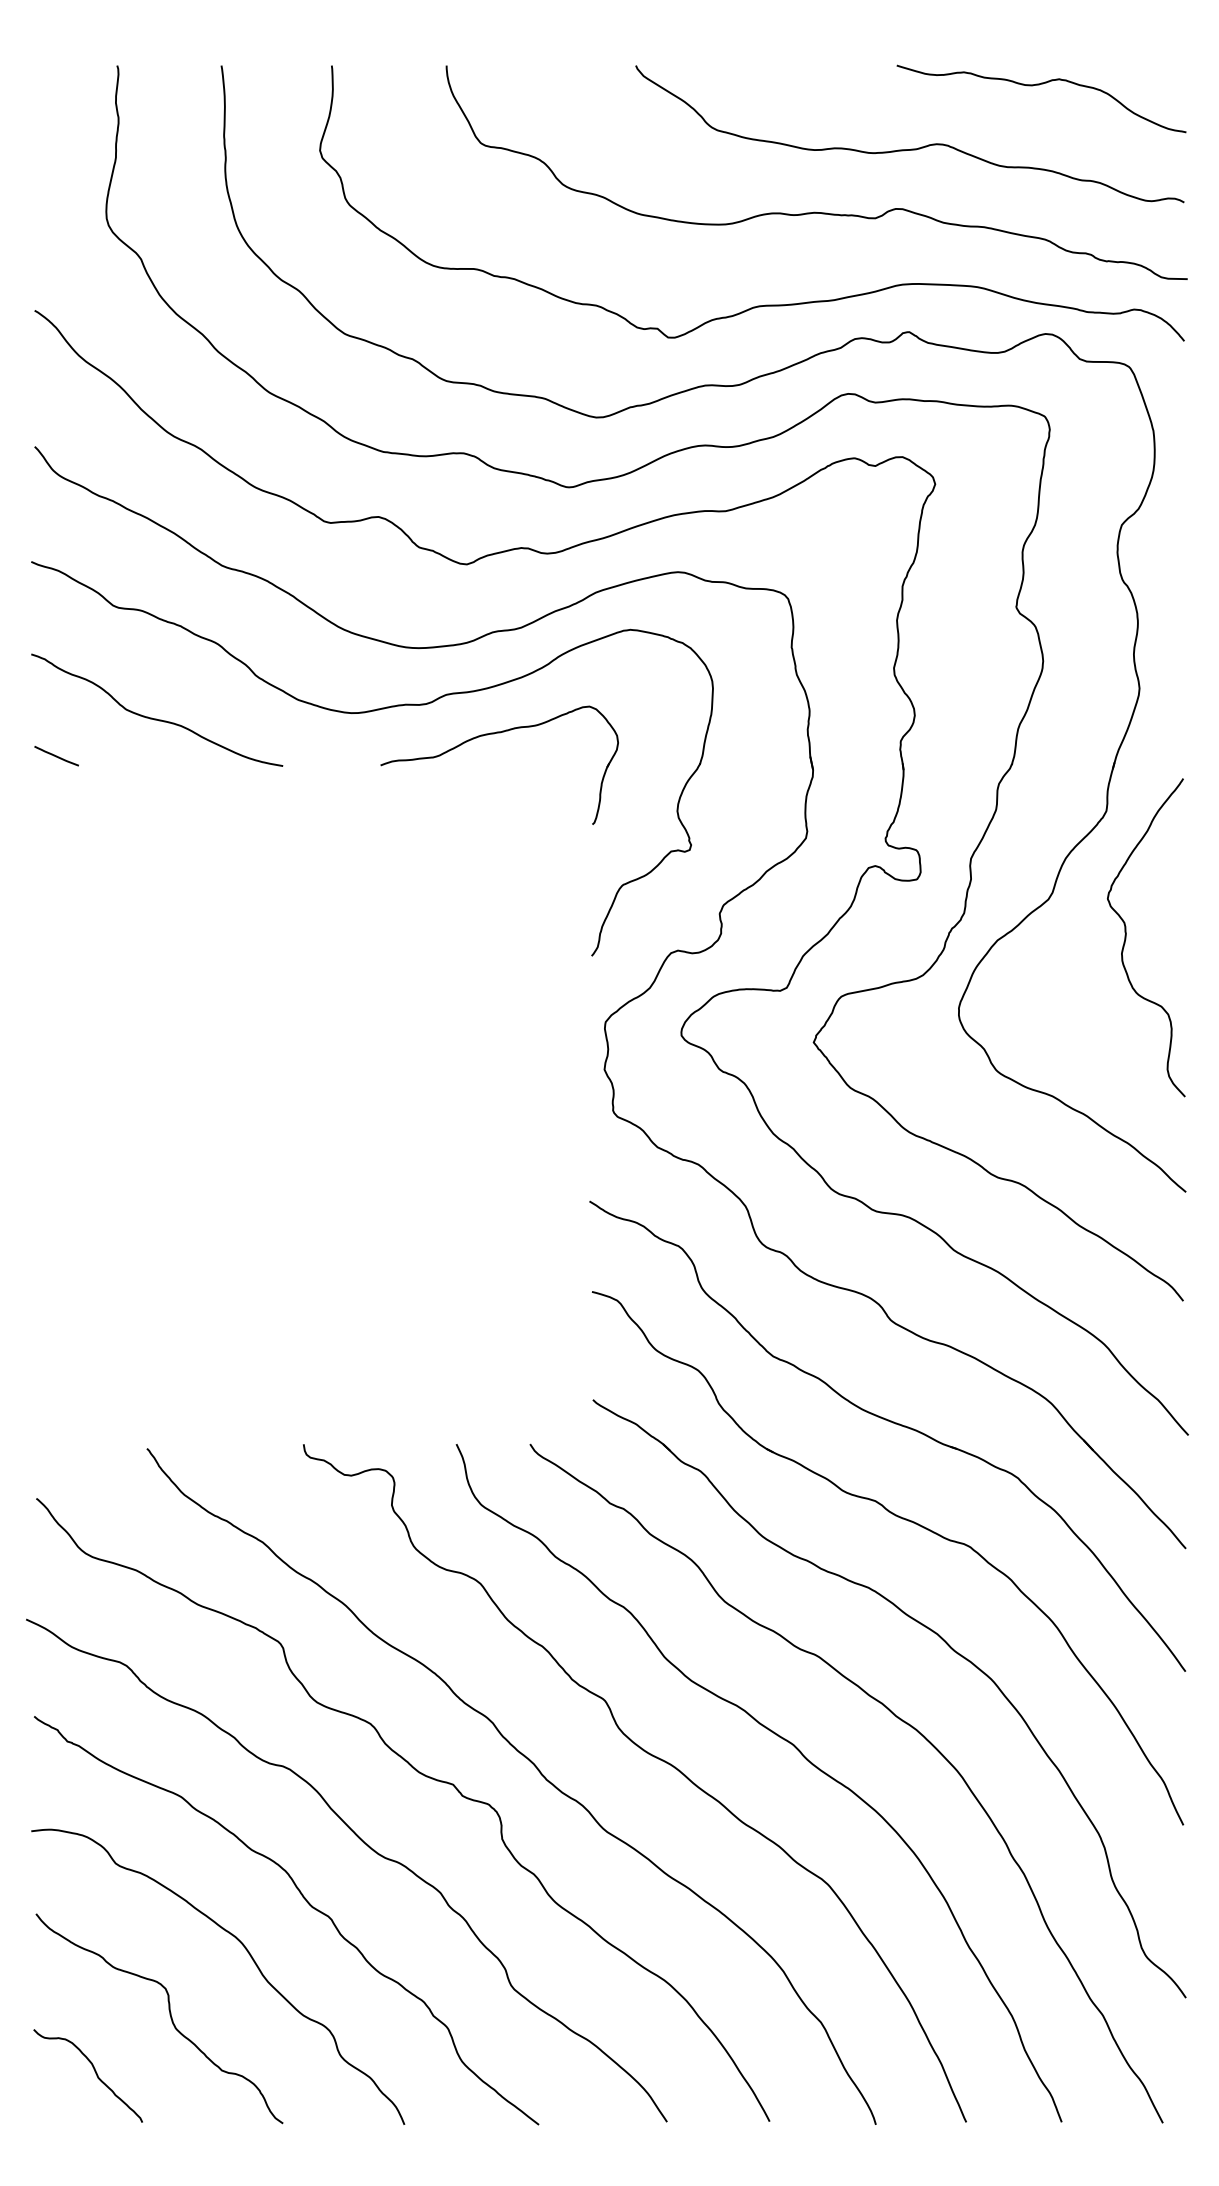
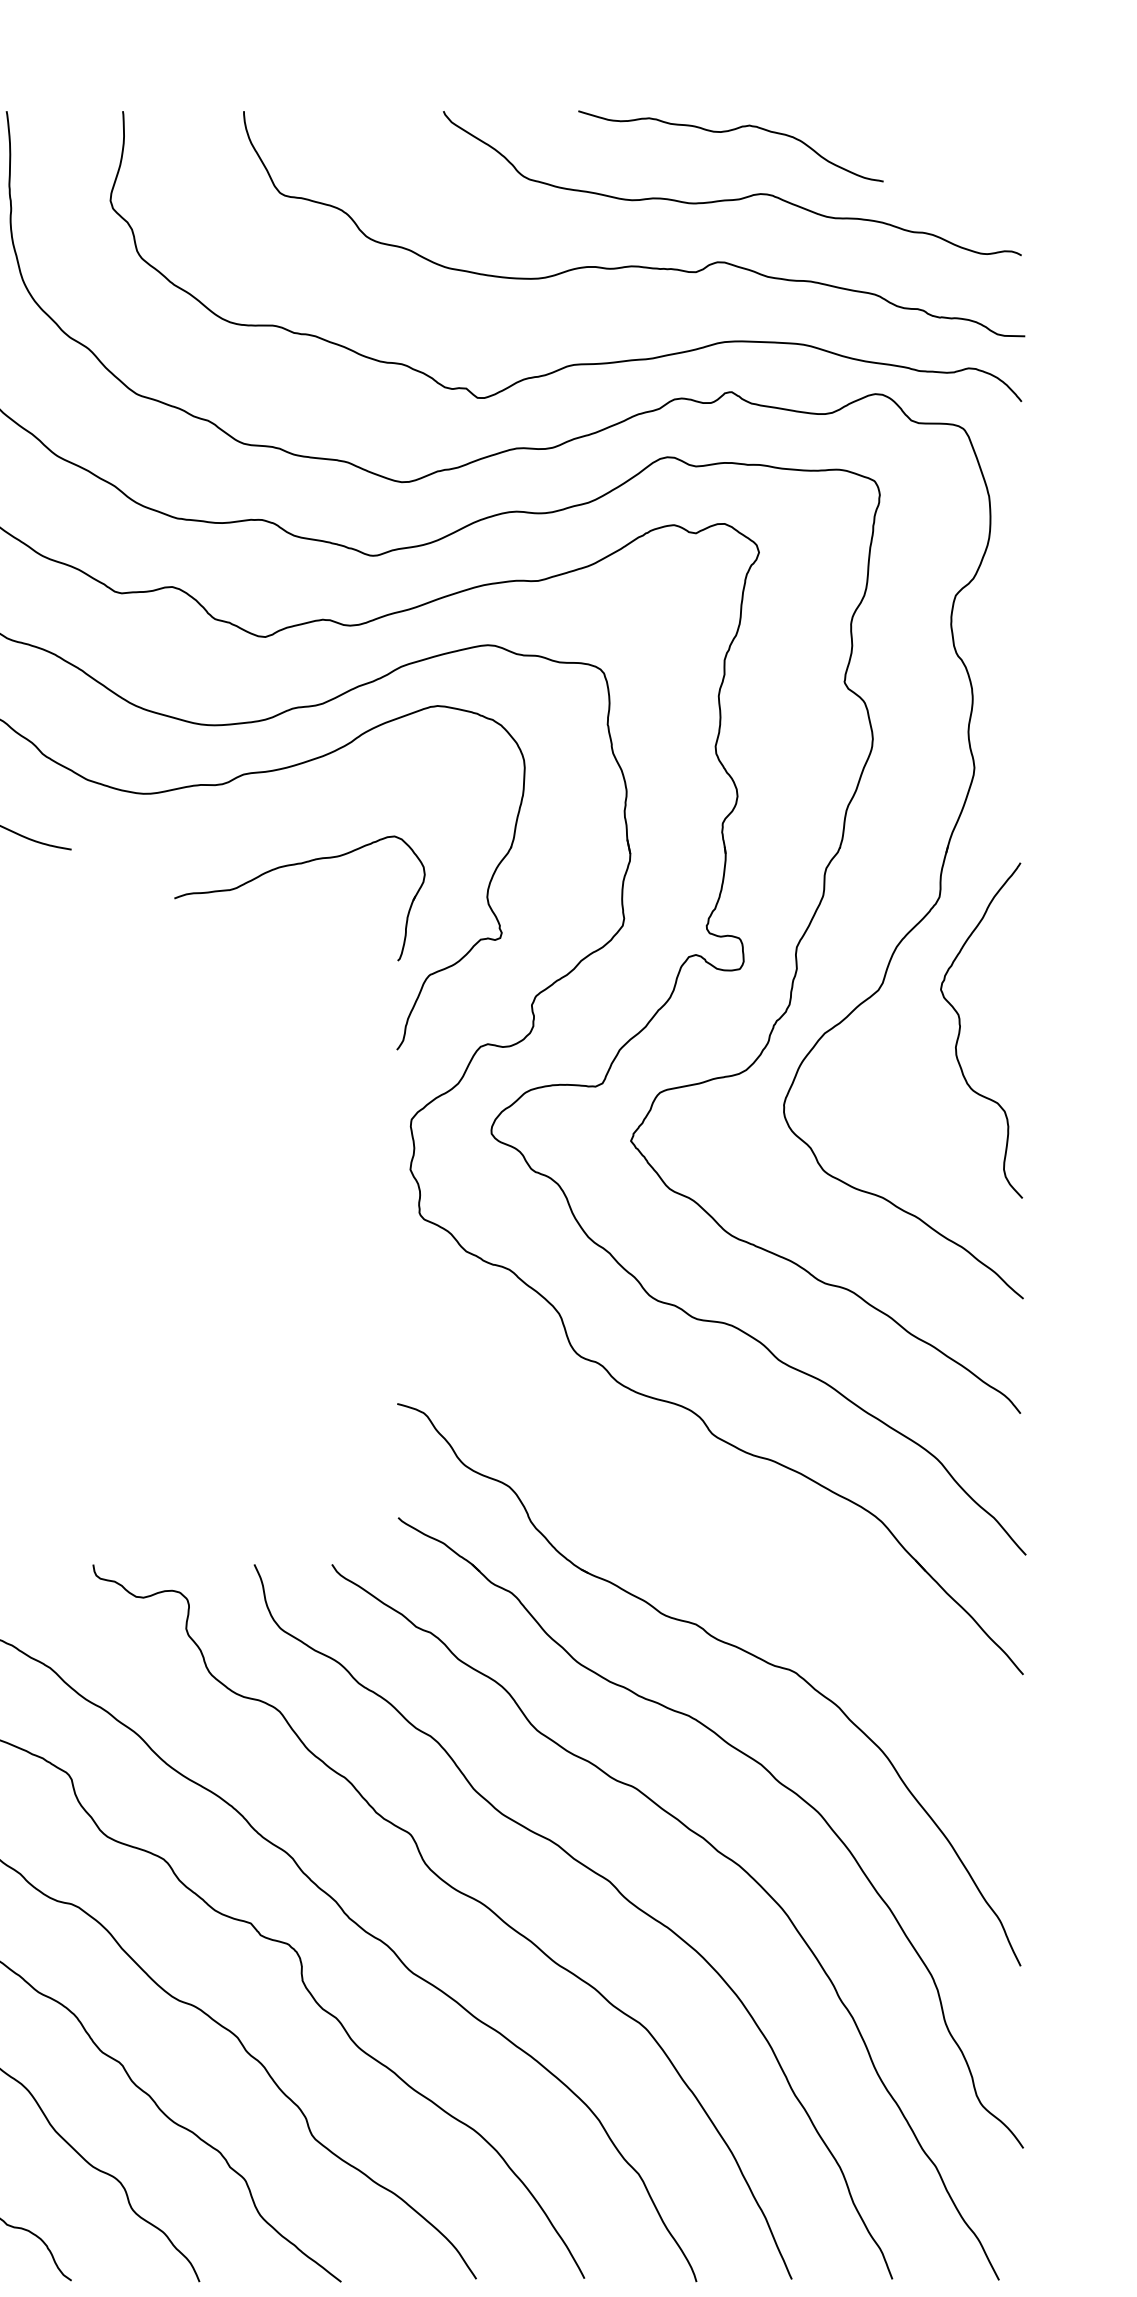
curve: (1039, 85) -> (728, 132), moved
part: (494, 734) -> (294, 865), moved
part: (892, 1423) -> (714, 1542), removed

